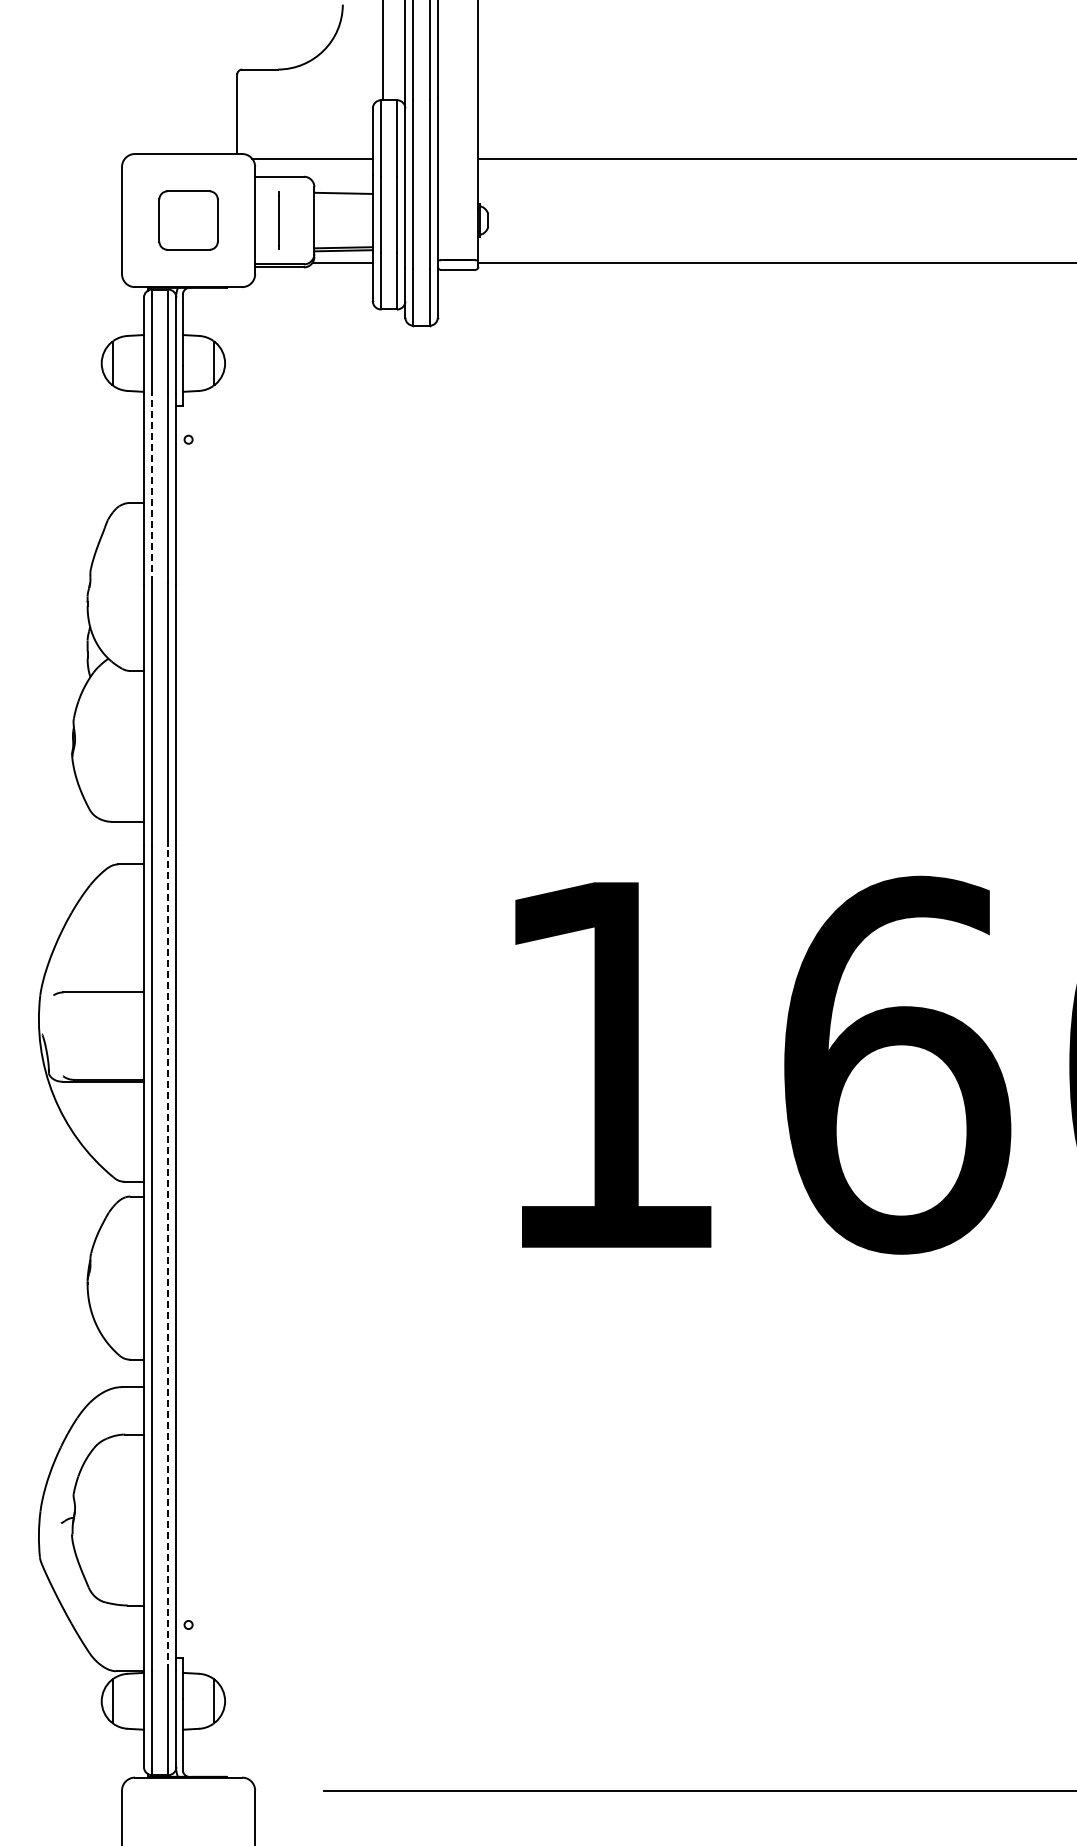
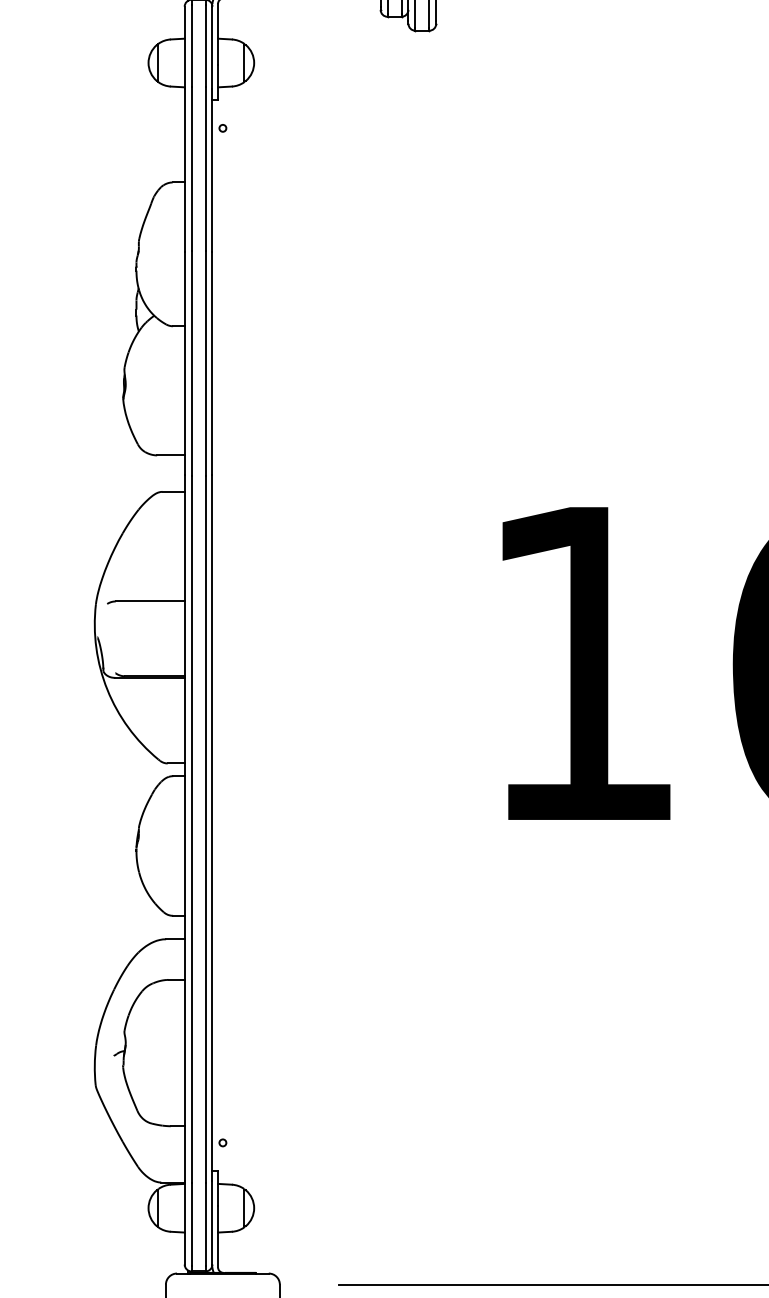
line: (152, 487) -> (192, 169), dashed -> solid
line: (168, 1258) -> (205, 829), dashed -> solid

